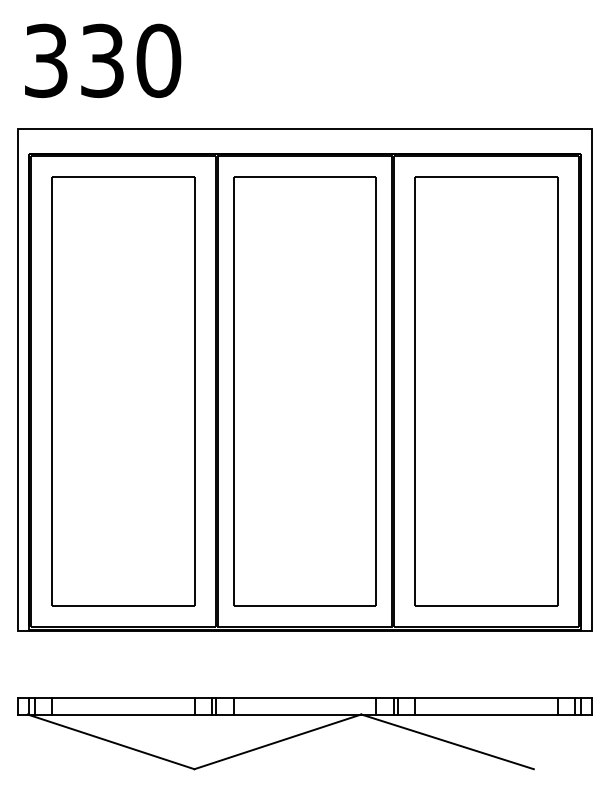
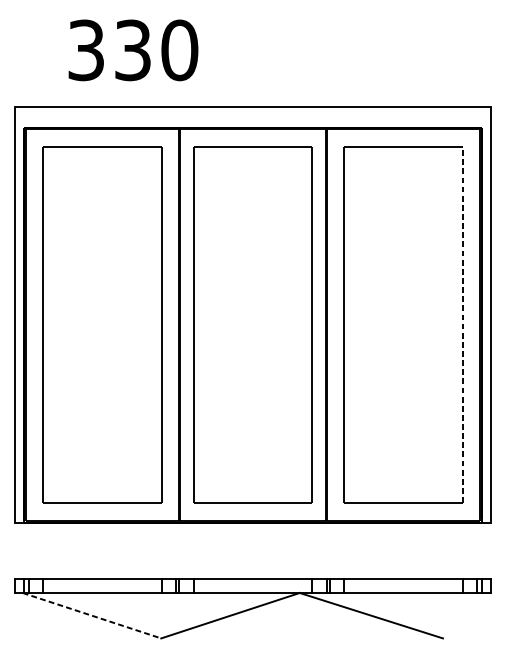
text: (103, 60) -> (133, 50), moved
line: (557, 391) -> (462, 324), solid -> dashed
line: (111, 741) -> (92, 615), solid -> dashed

